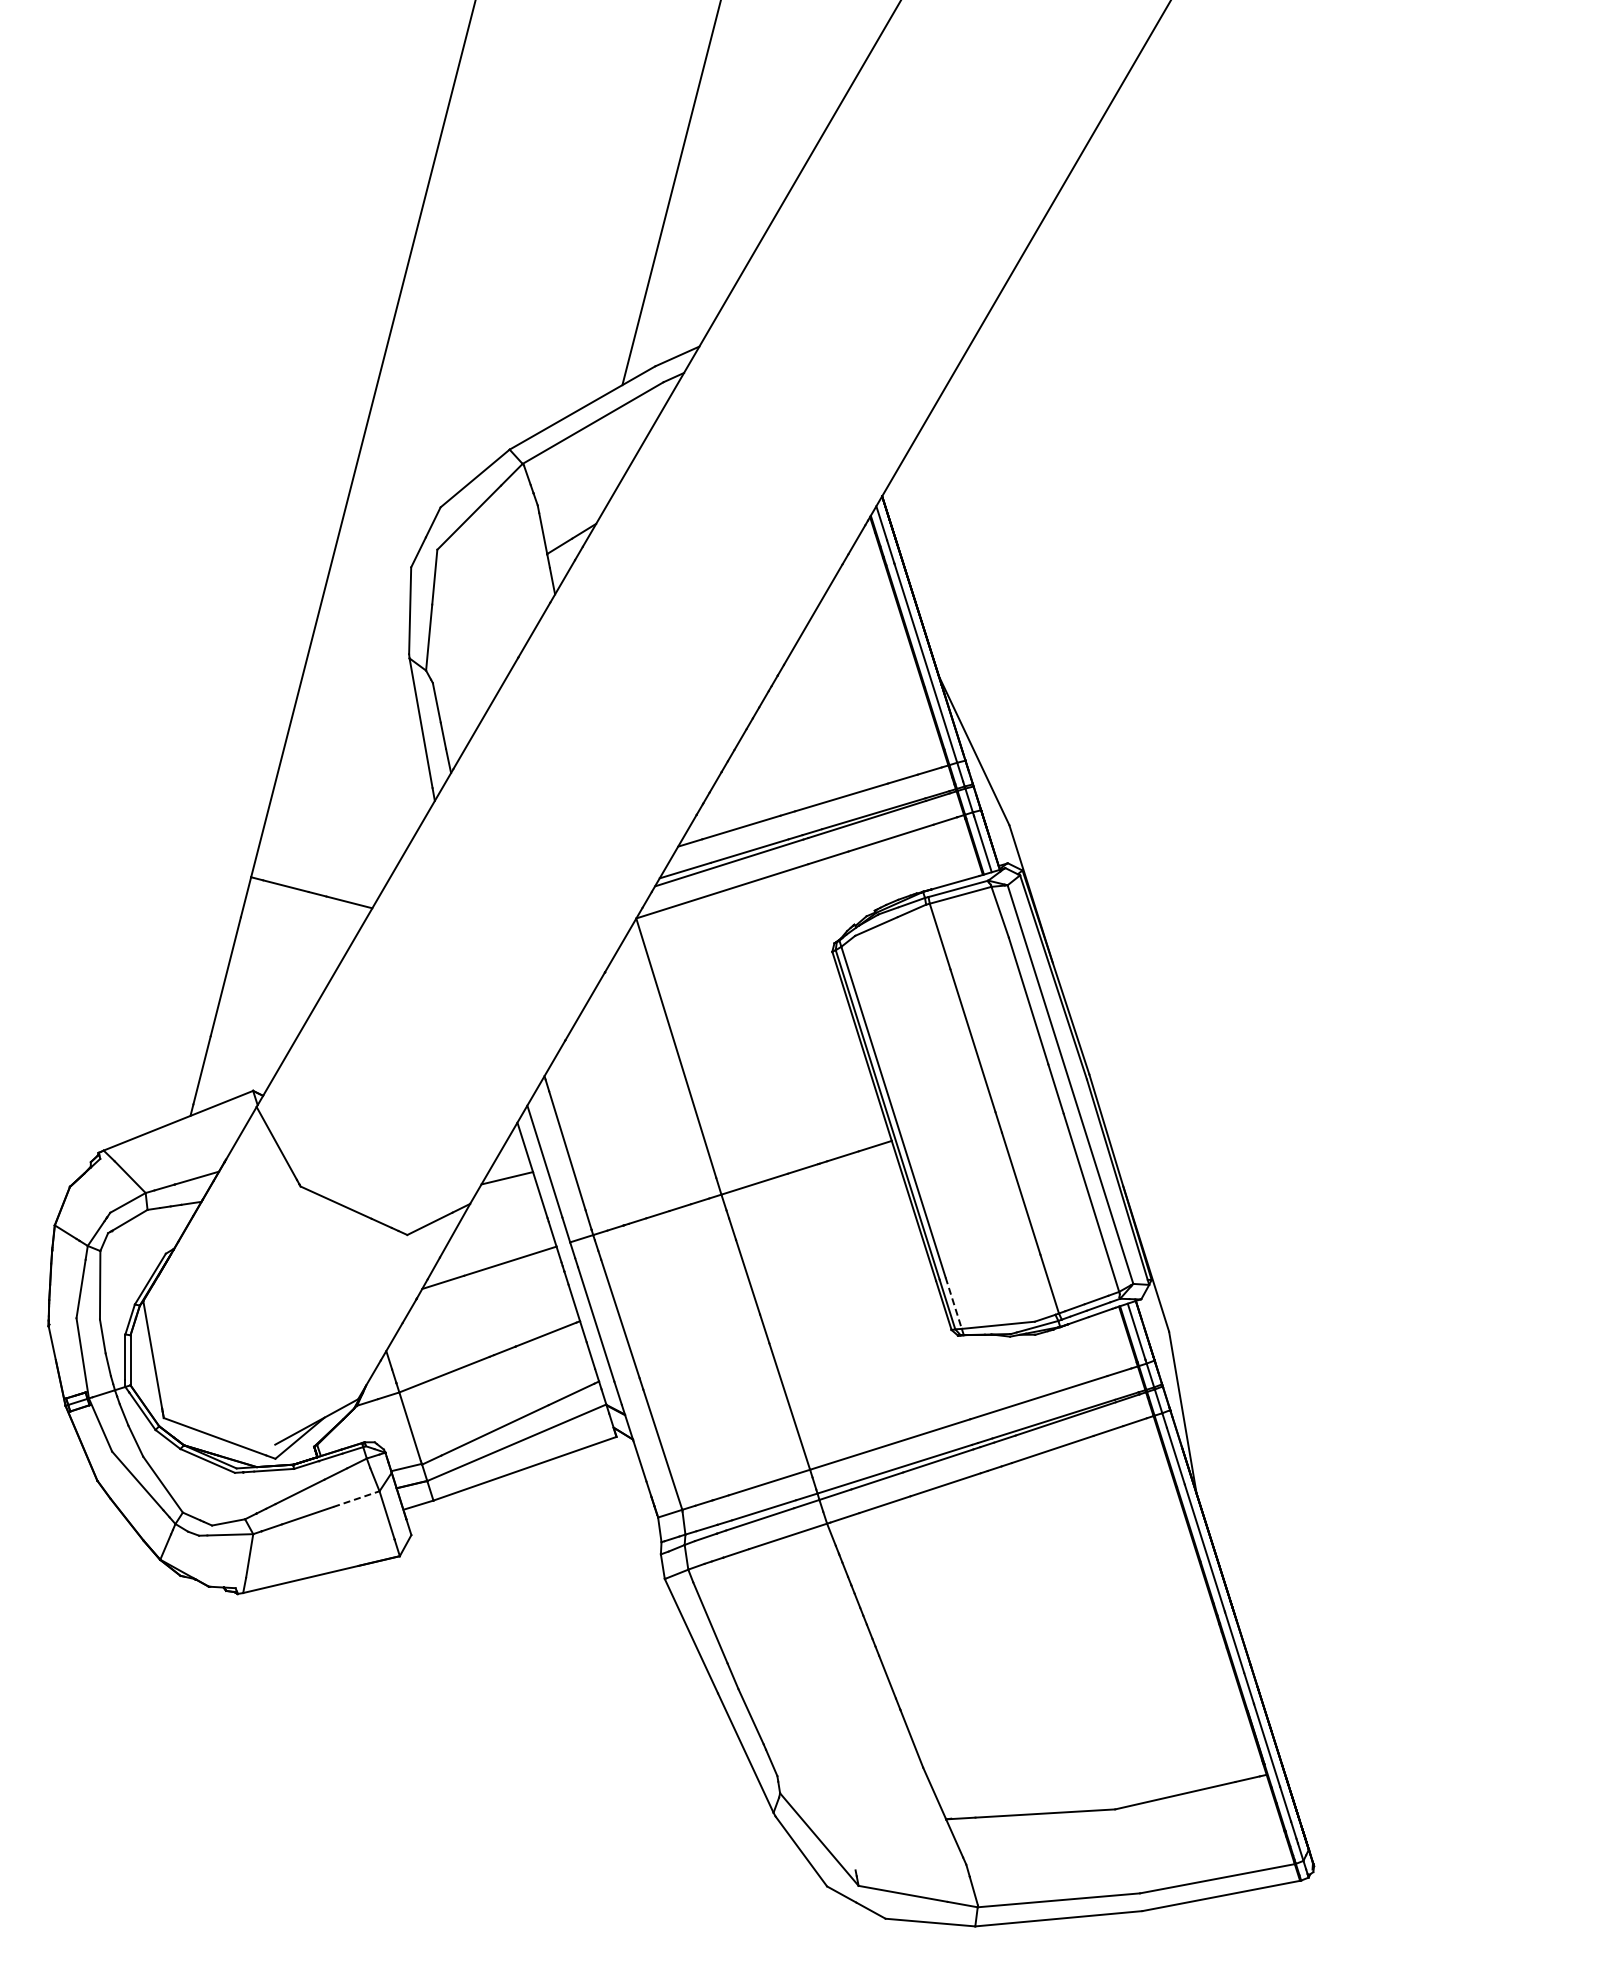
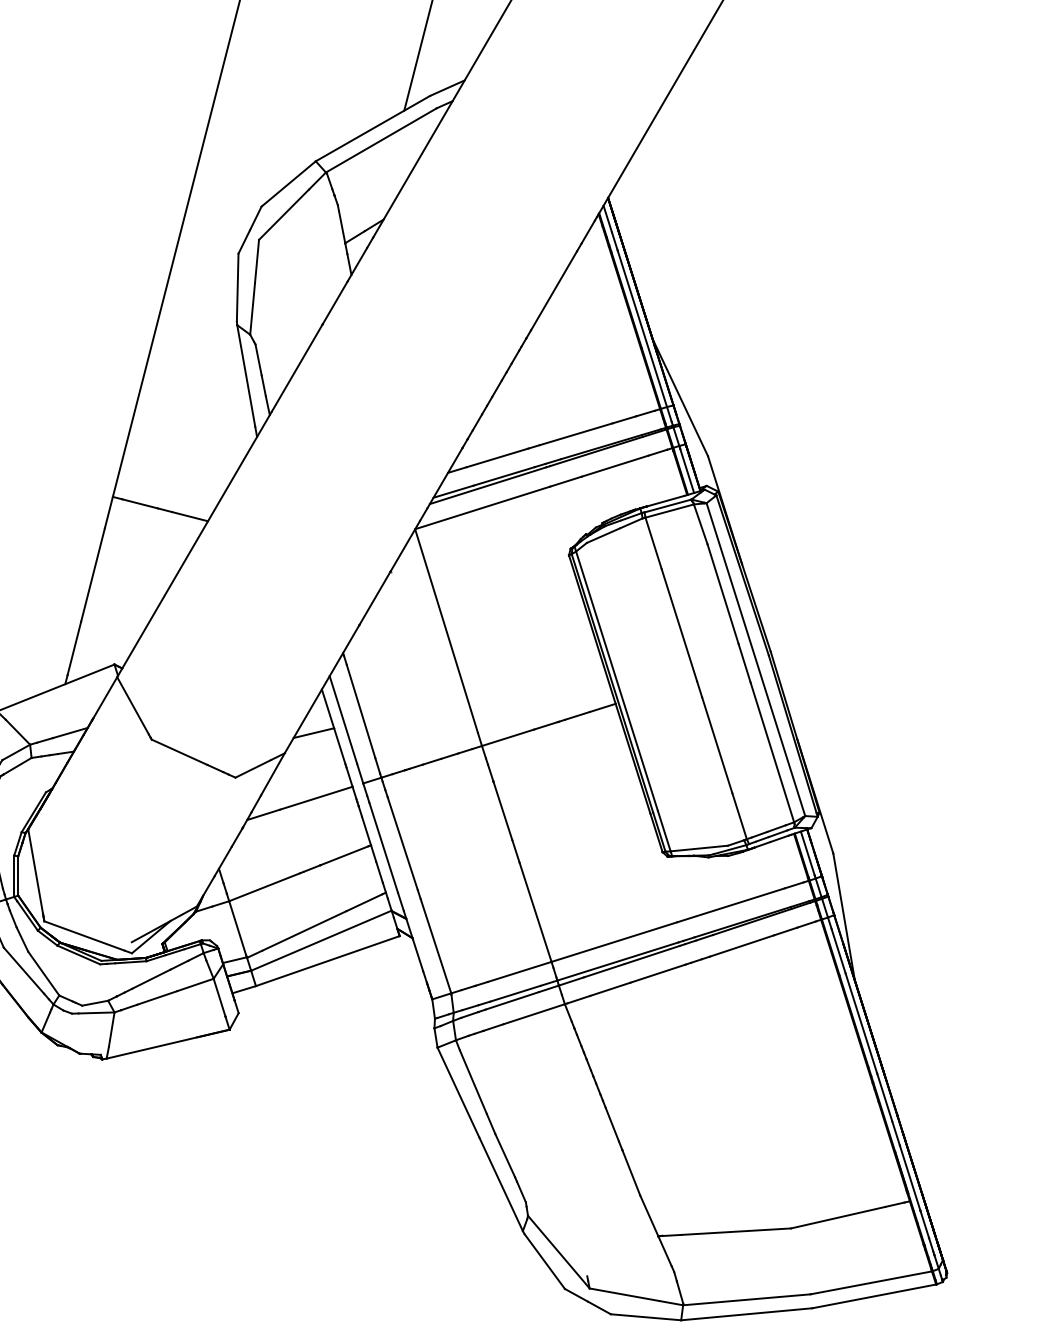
line: (953, 1303) -> (664, 831), dashed -> solid
line: (356, 1498) -> (195, 984), dashed -> solid

